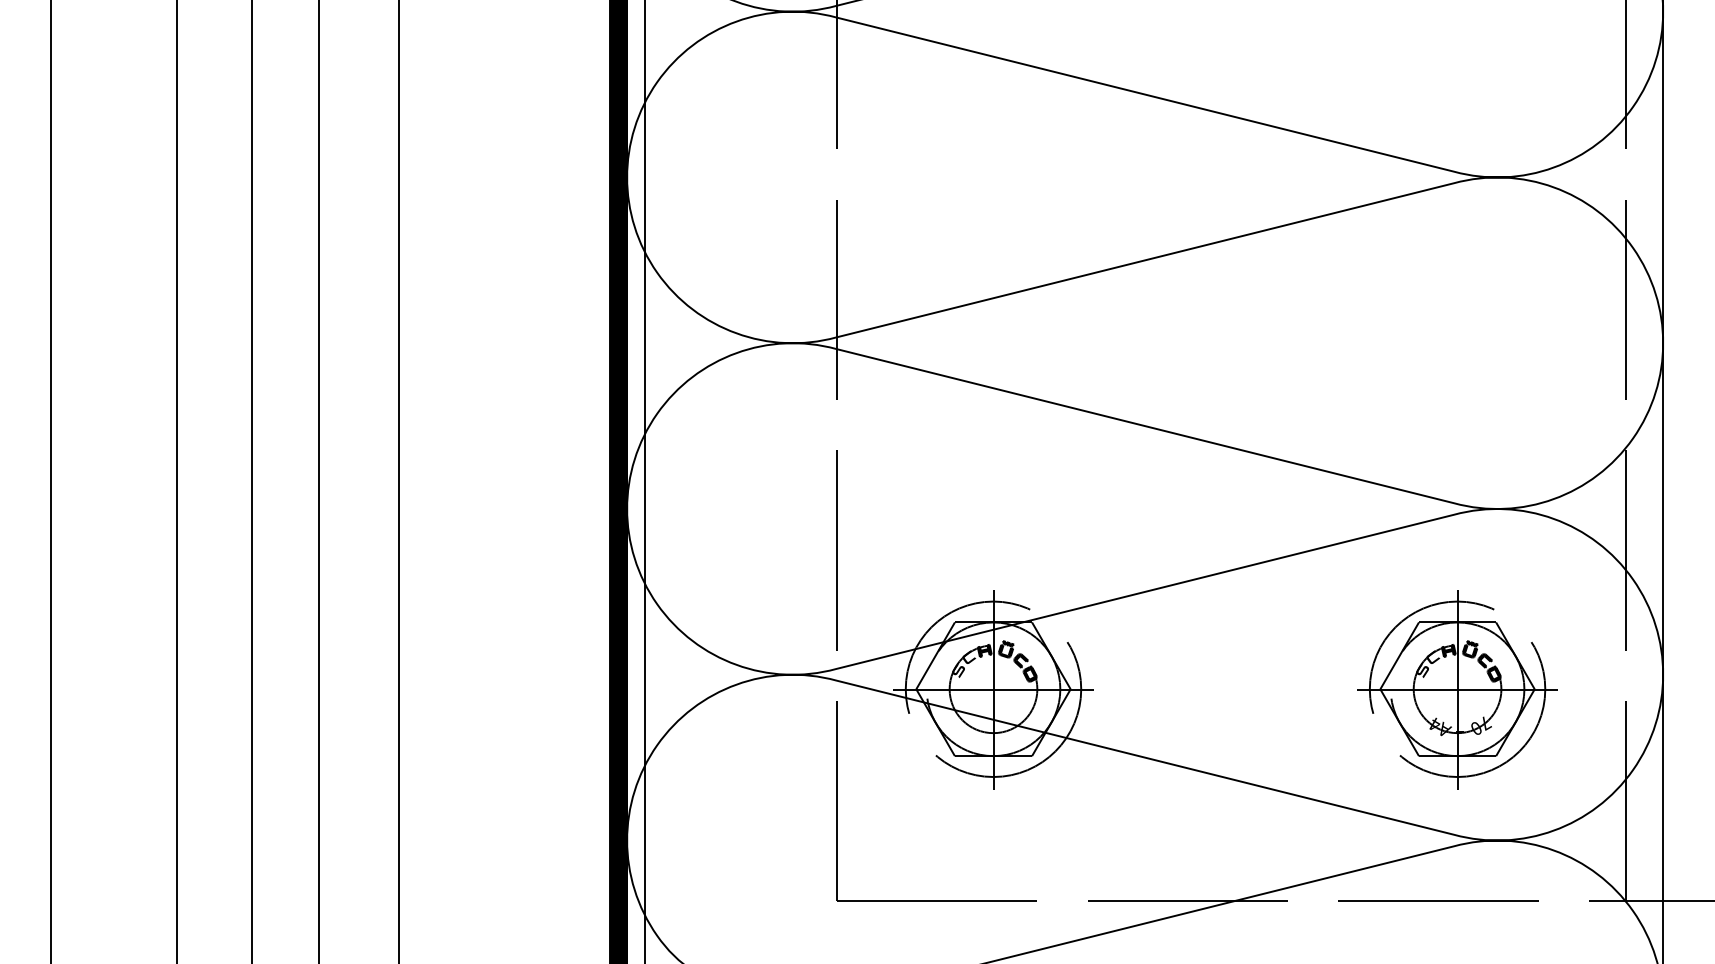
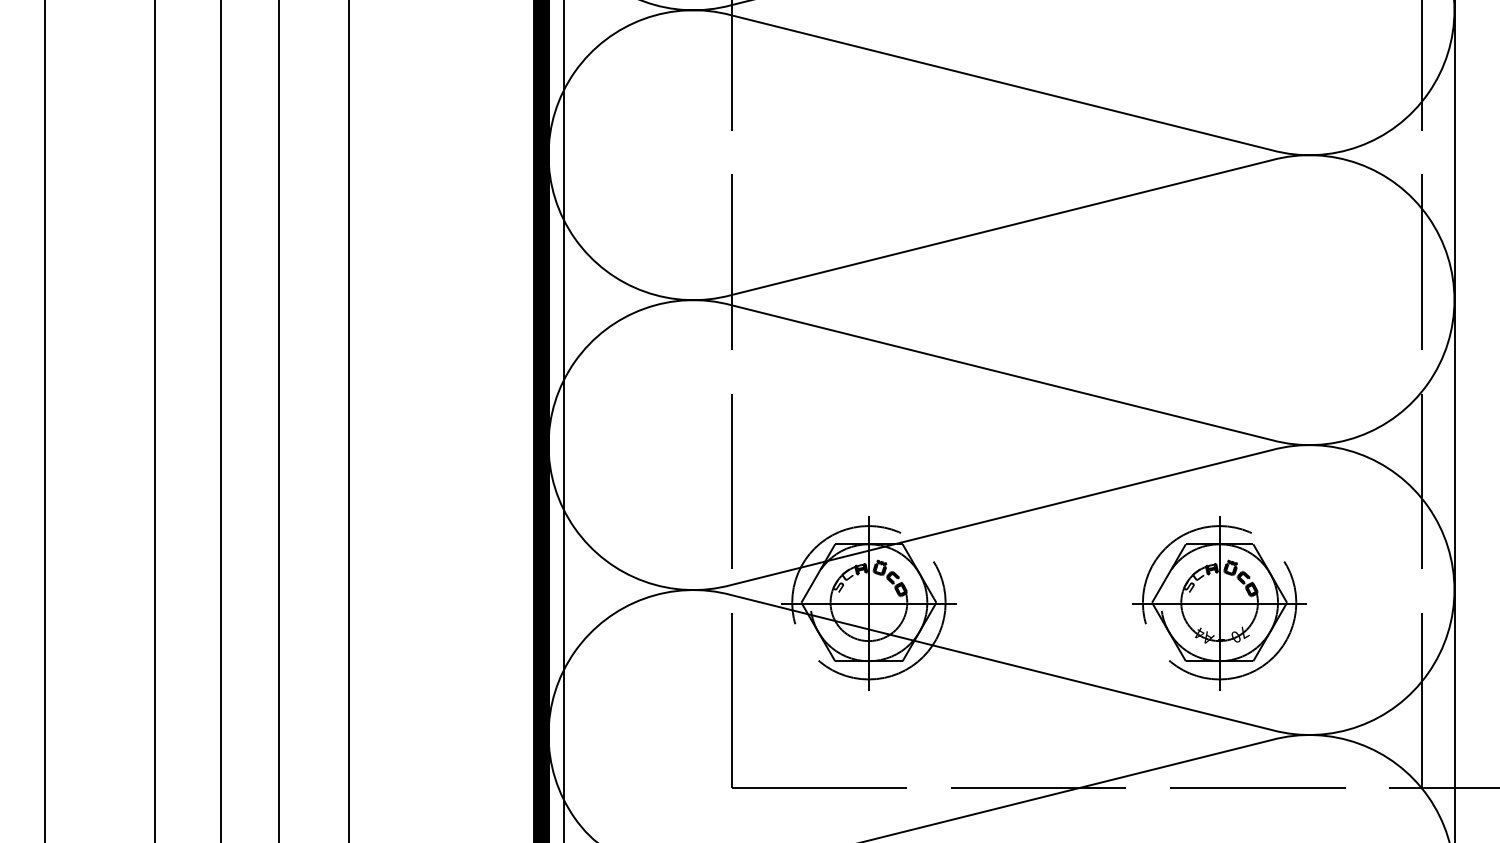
part: (1457, 689) -> (1219, 602), moved

